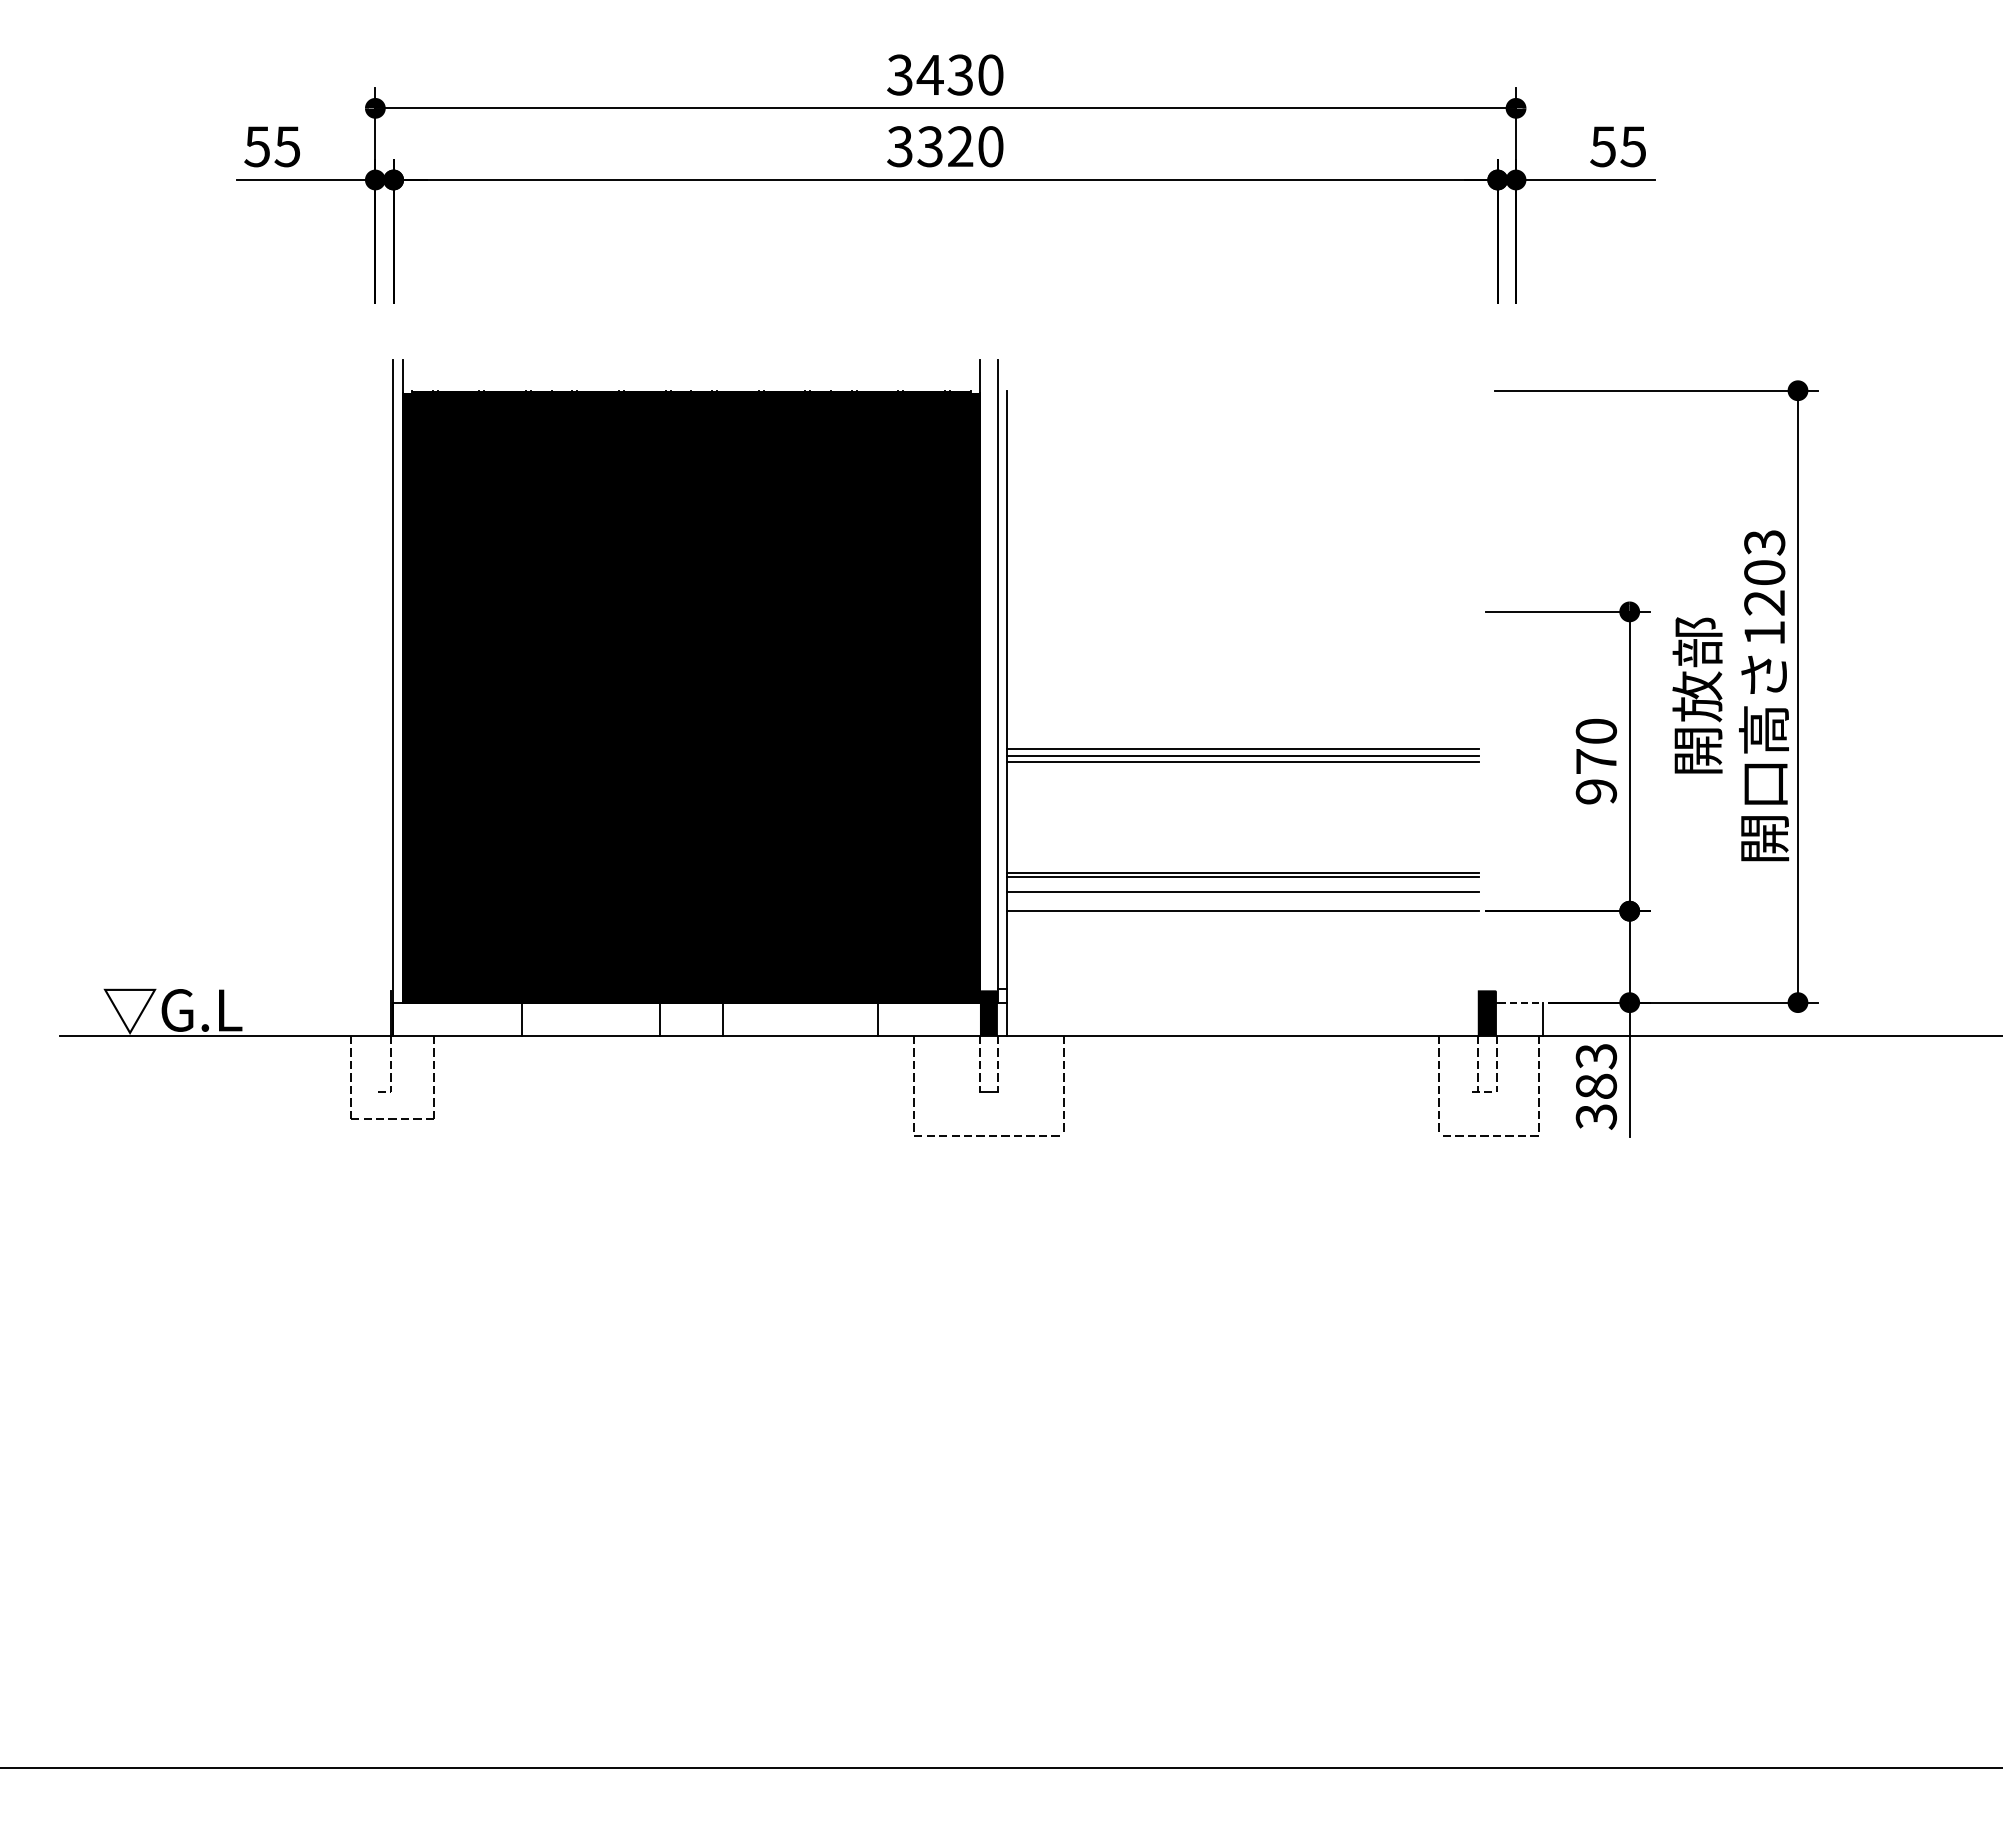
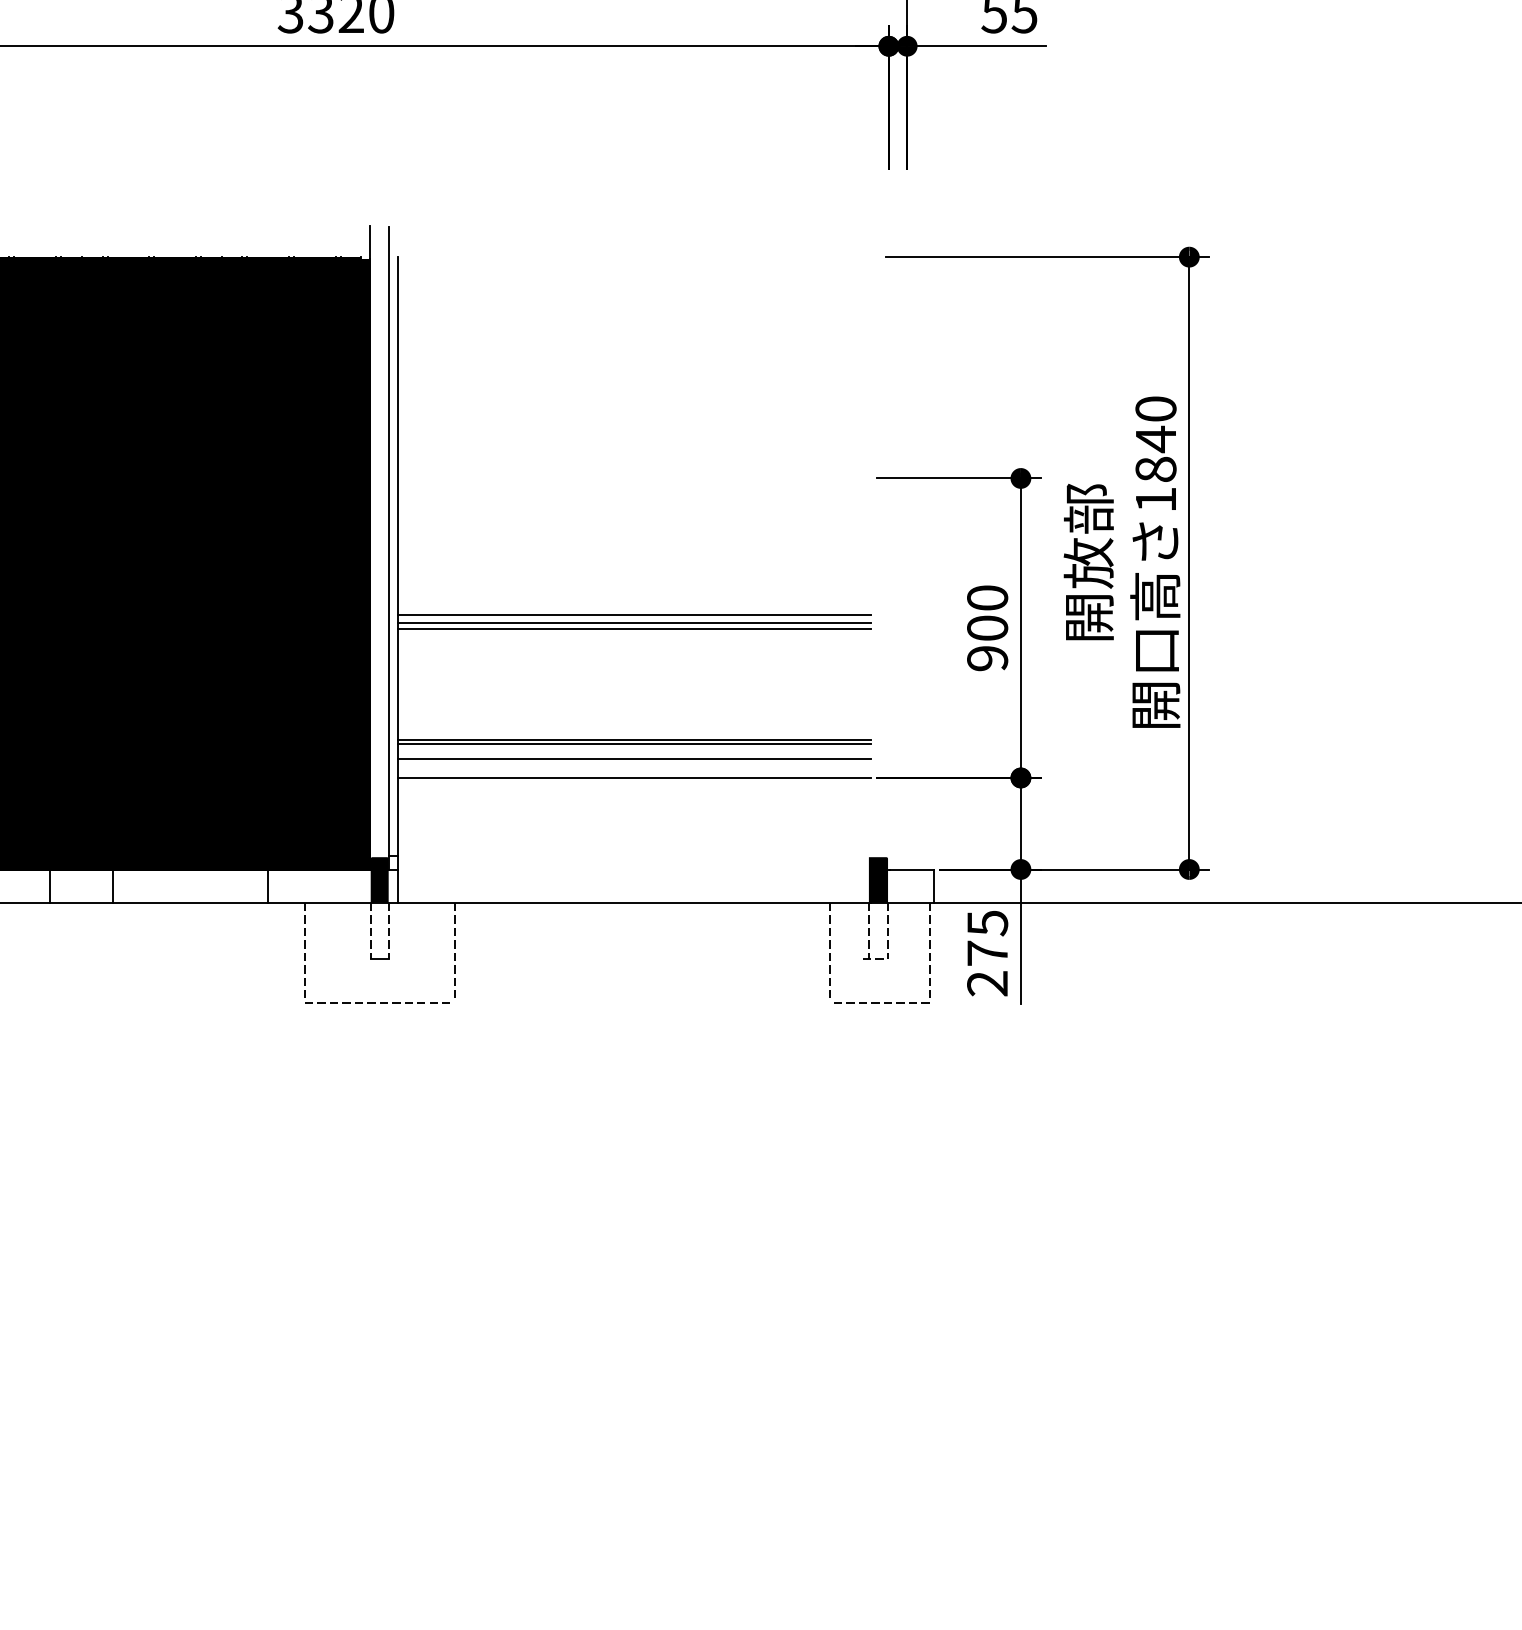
text: (1764, 572) -> (1155, 439), 1203 -> 1840
text: (1596, 761) -> (987, 628), 970 -> 900
line: (1520, 1002) -> (911, 869), dashed -> solid
text: (1596, 1086) -> (987, 953), 383 -> 275

